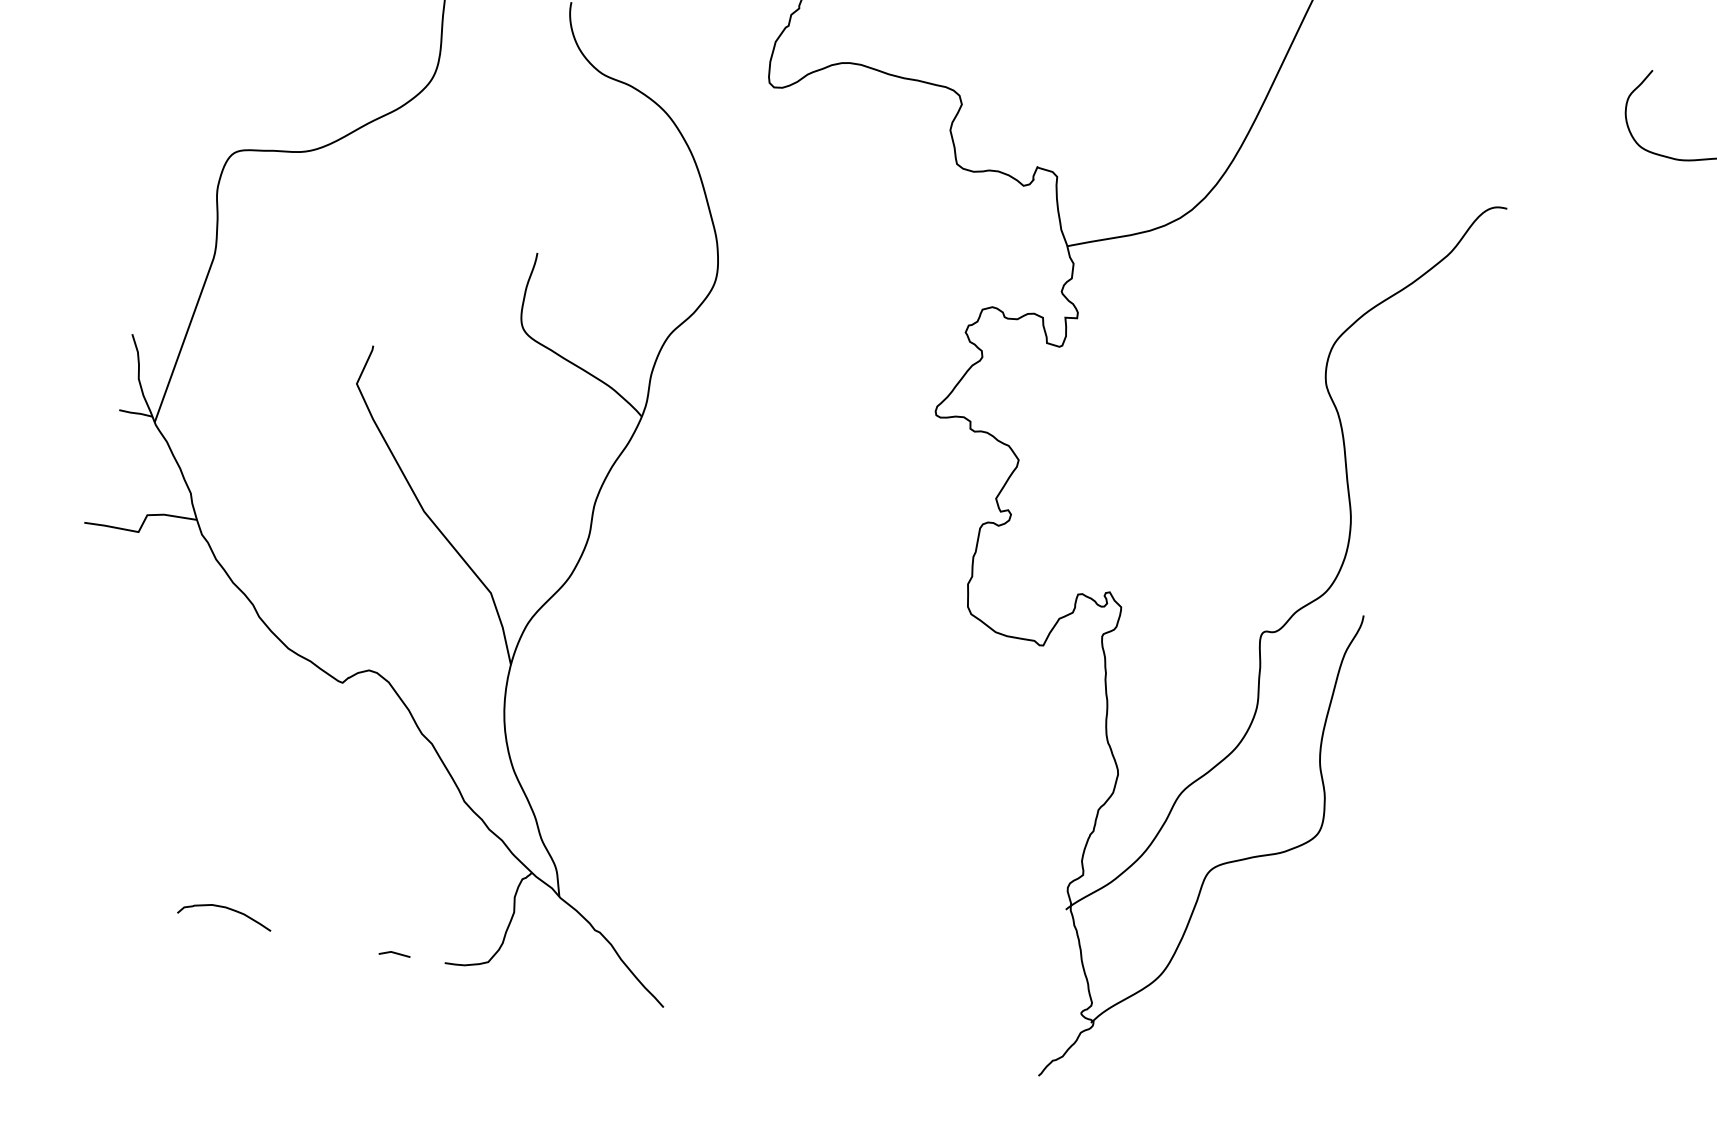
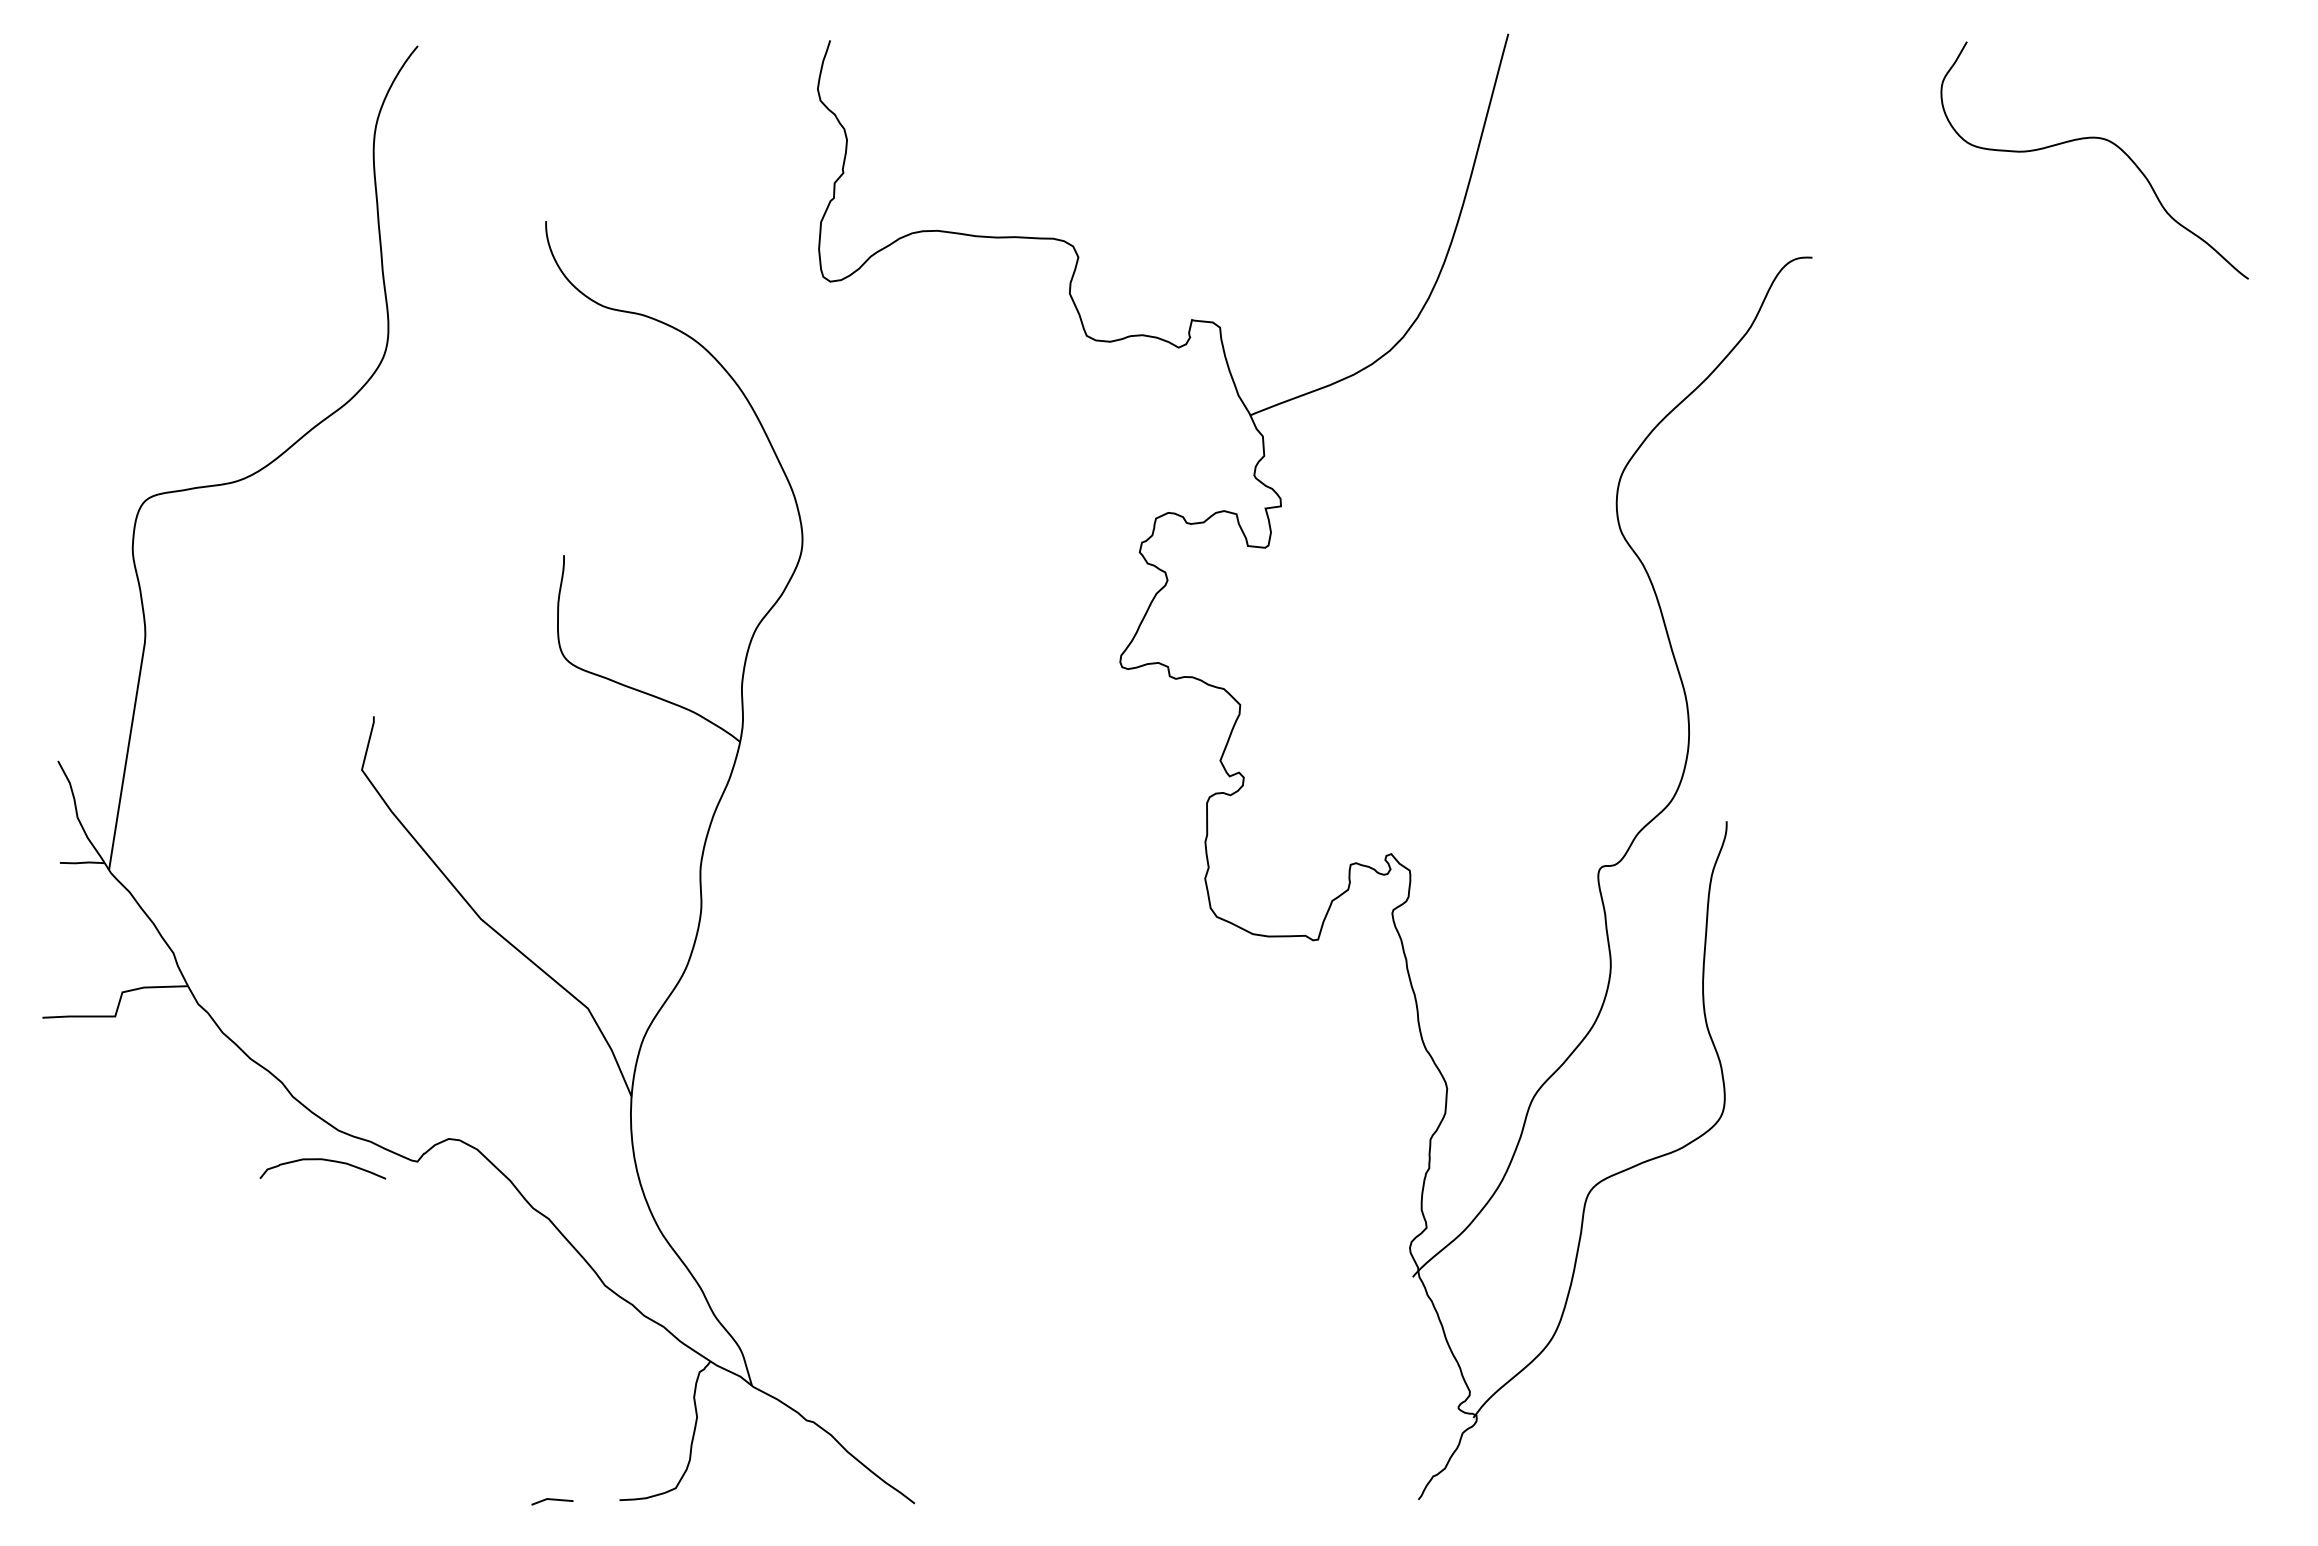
curve: (226, 908) -> (322, 1160), moved

